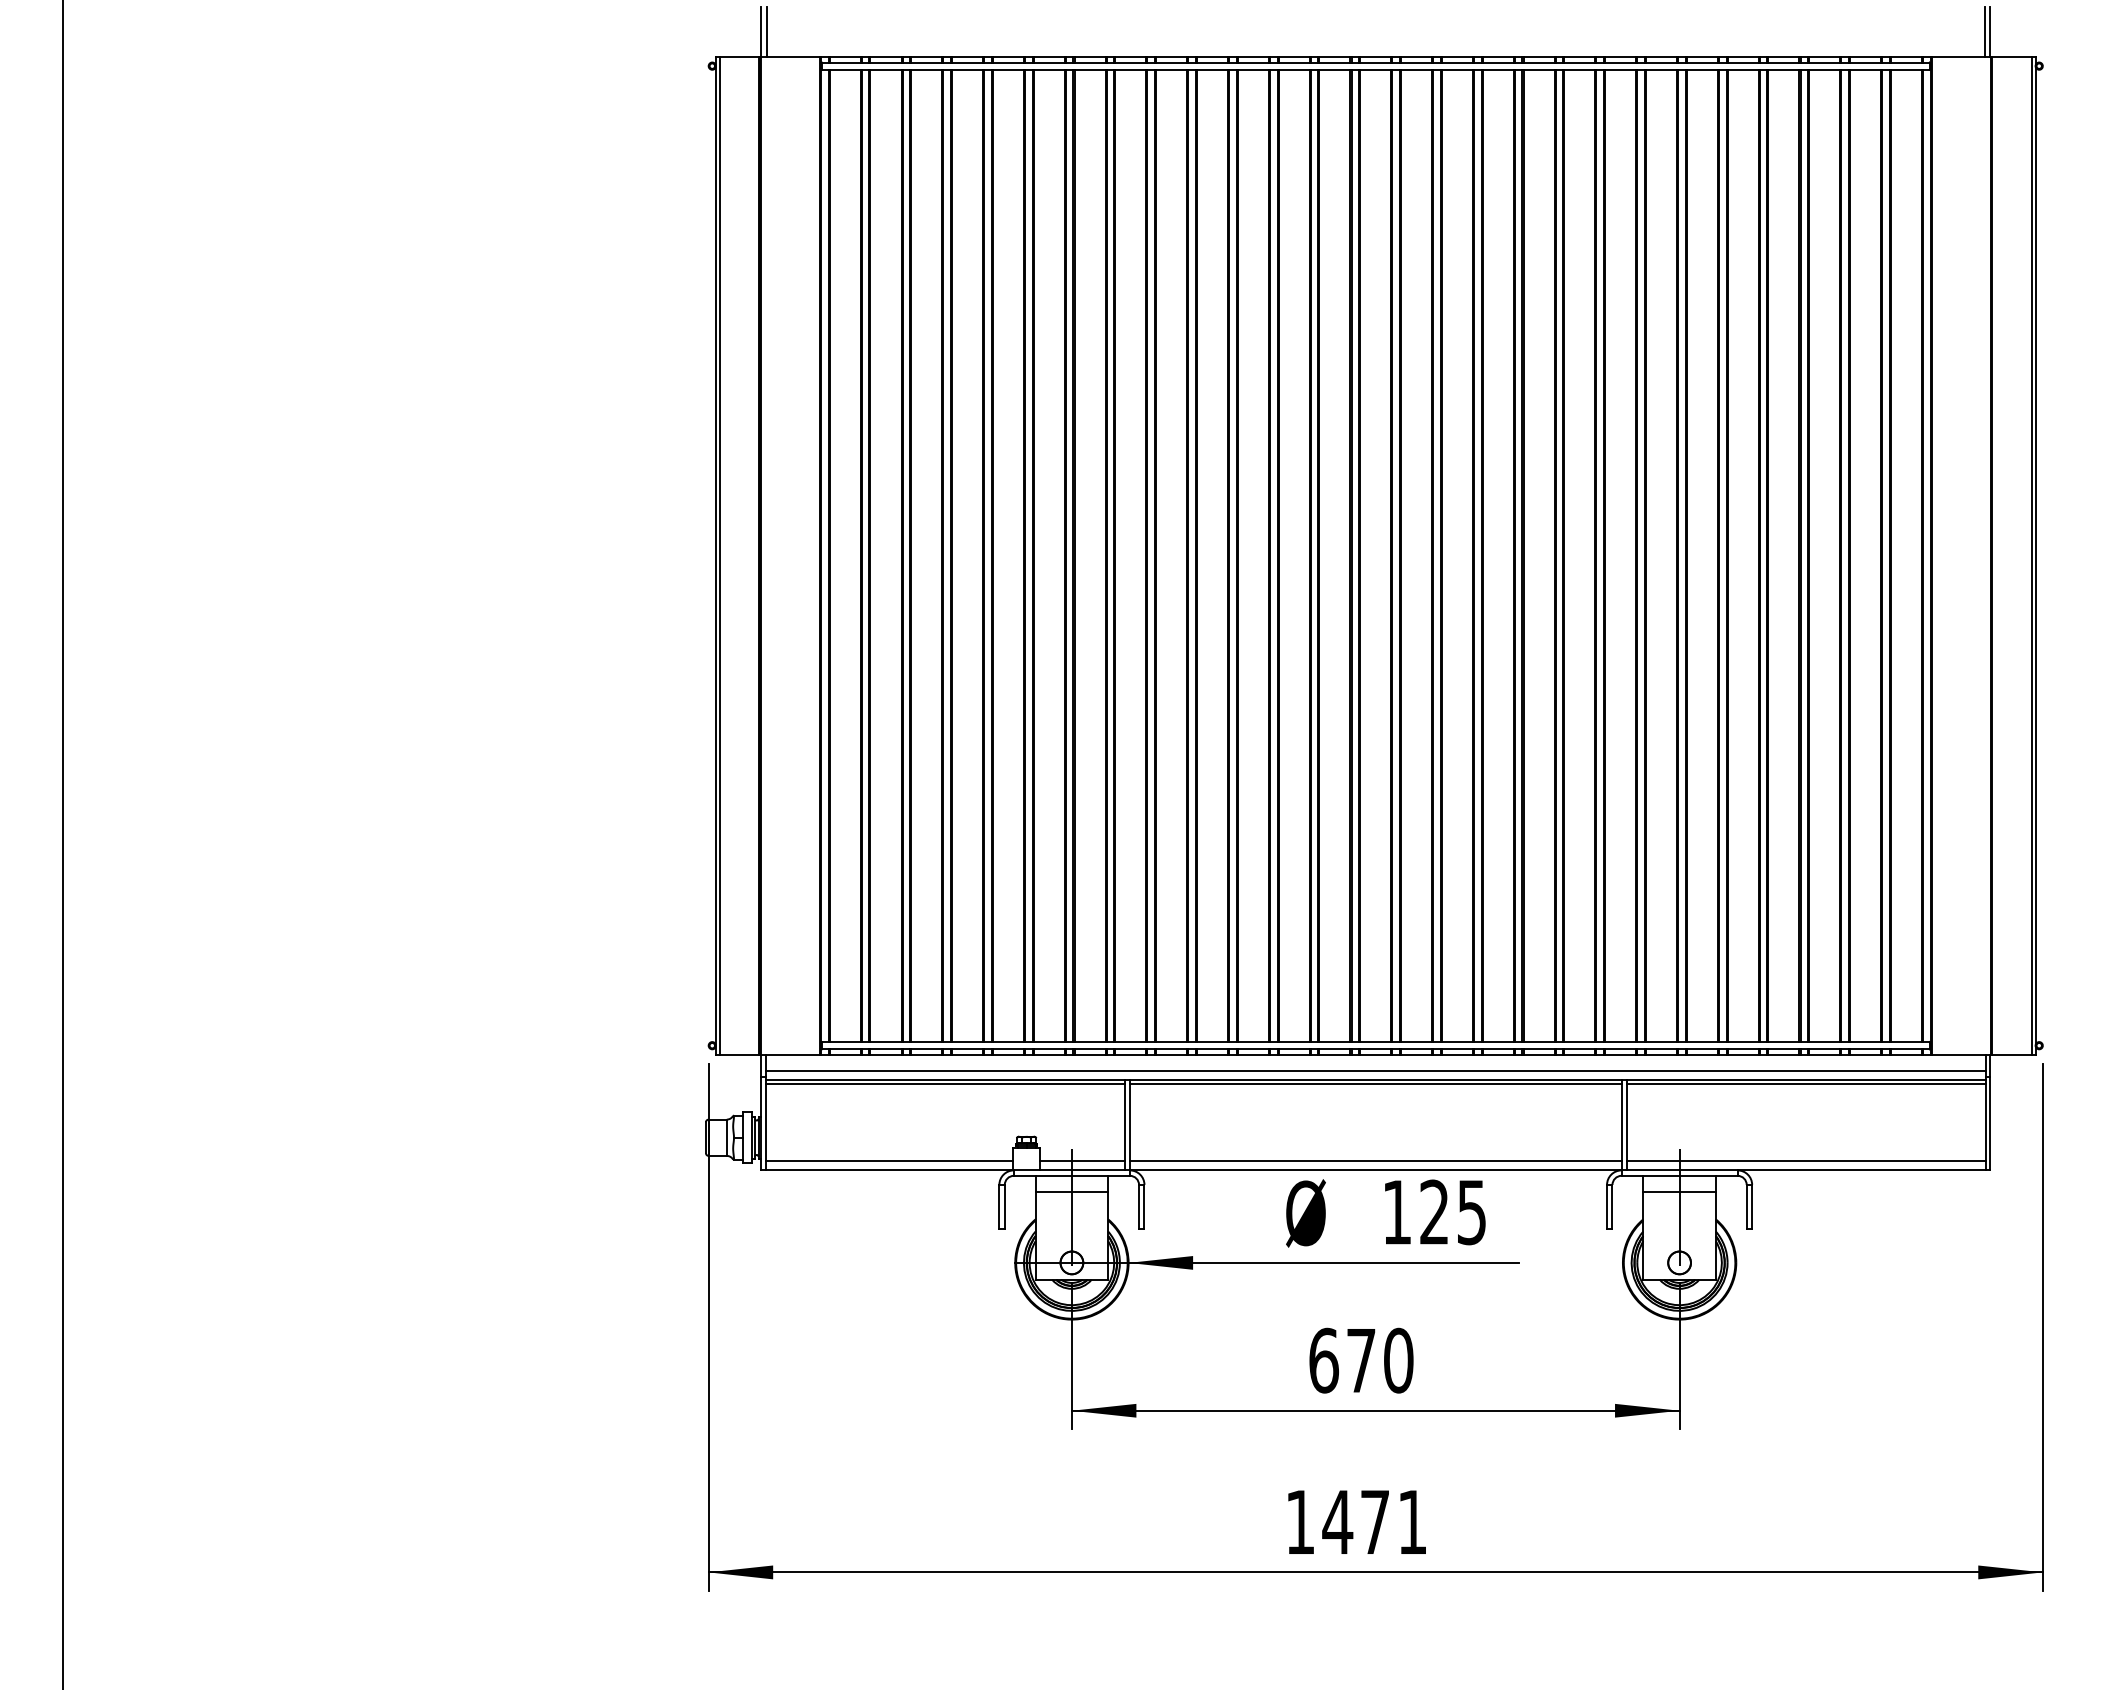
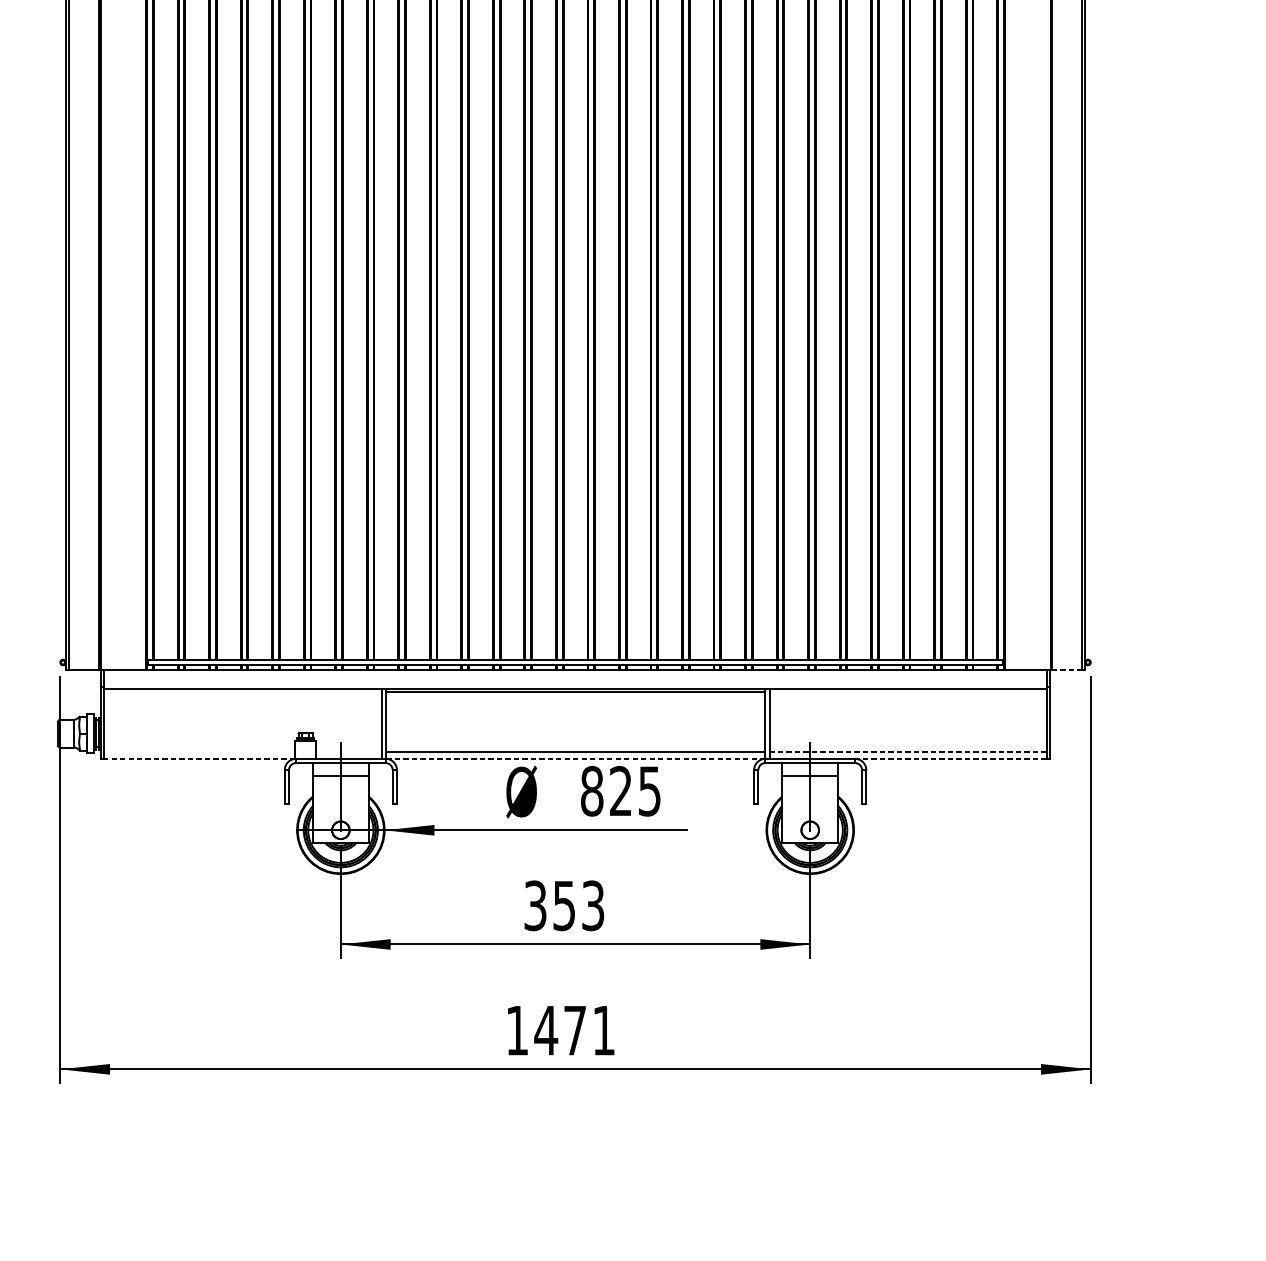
line: (2012, 1054) -> (1067, 669), solid -> dashed
line: (1375, 1070) -> (575, 681), removed
line: (944, 1084) -> (242, 692), removed
line: (1805, 1084) -> (907, 692), removed
line: (888, 1161) -> (199, 751), removed
line: (1082, 1161) -> (349, 751), removed
line: (1805, 1161) -> (907, 751), solid -> dashed
line: (889, 1170) -> (199, 758), solid -> dashed
line: (1375, 1170) -> (575, 758), solid -> dashed
line: (1861, 1170) -> (950, 758), solid -> dashed
text: (1396, 1212) -> (591, 791), 125 -> 825
text: (1361, 1360) -> (564, 905), 670 -> 353

